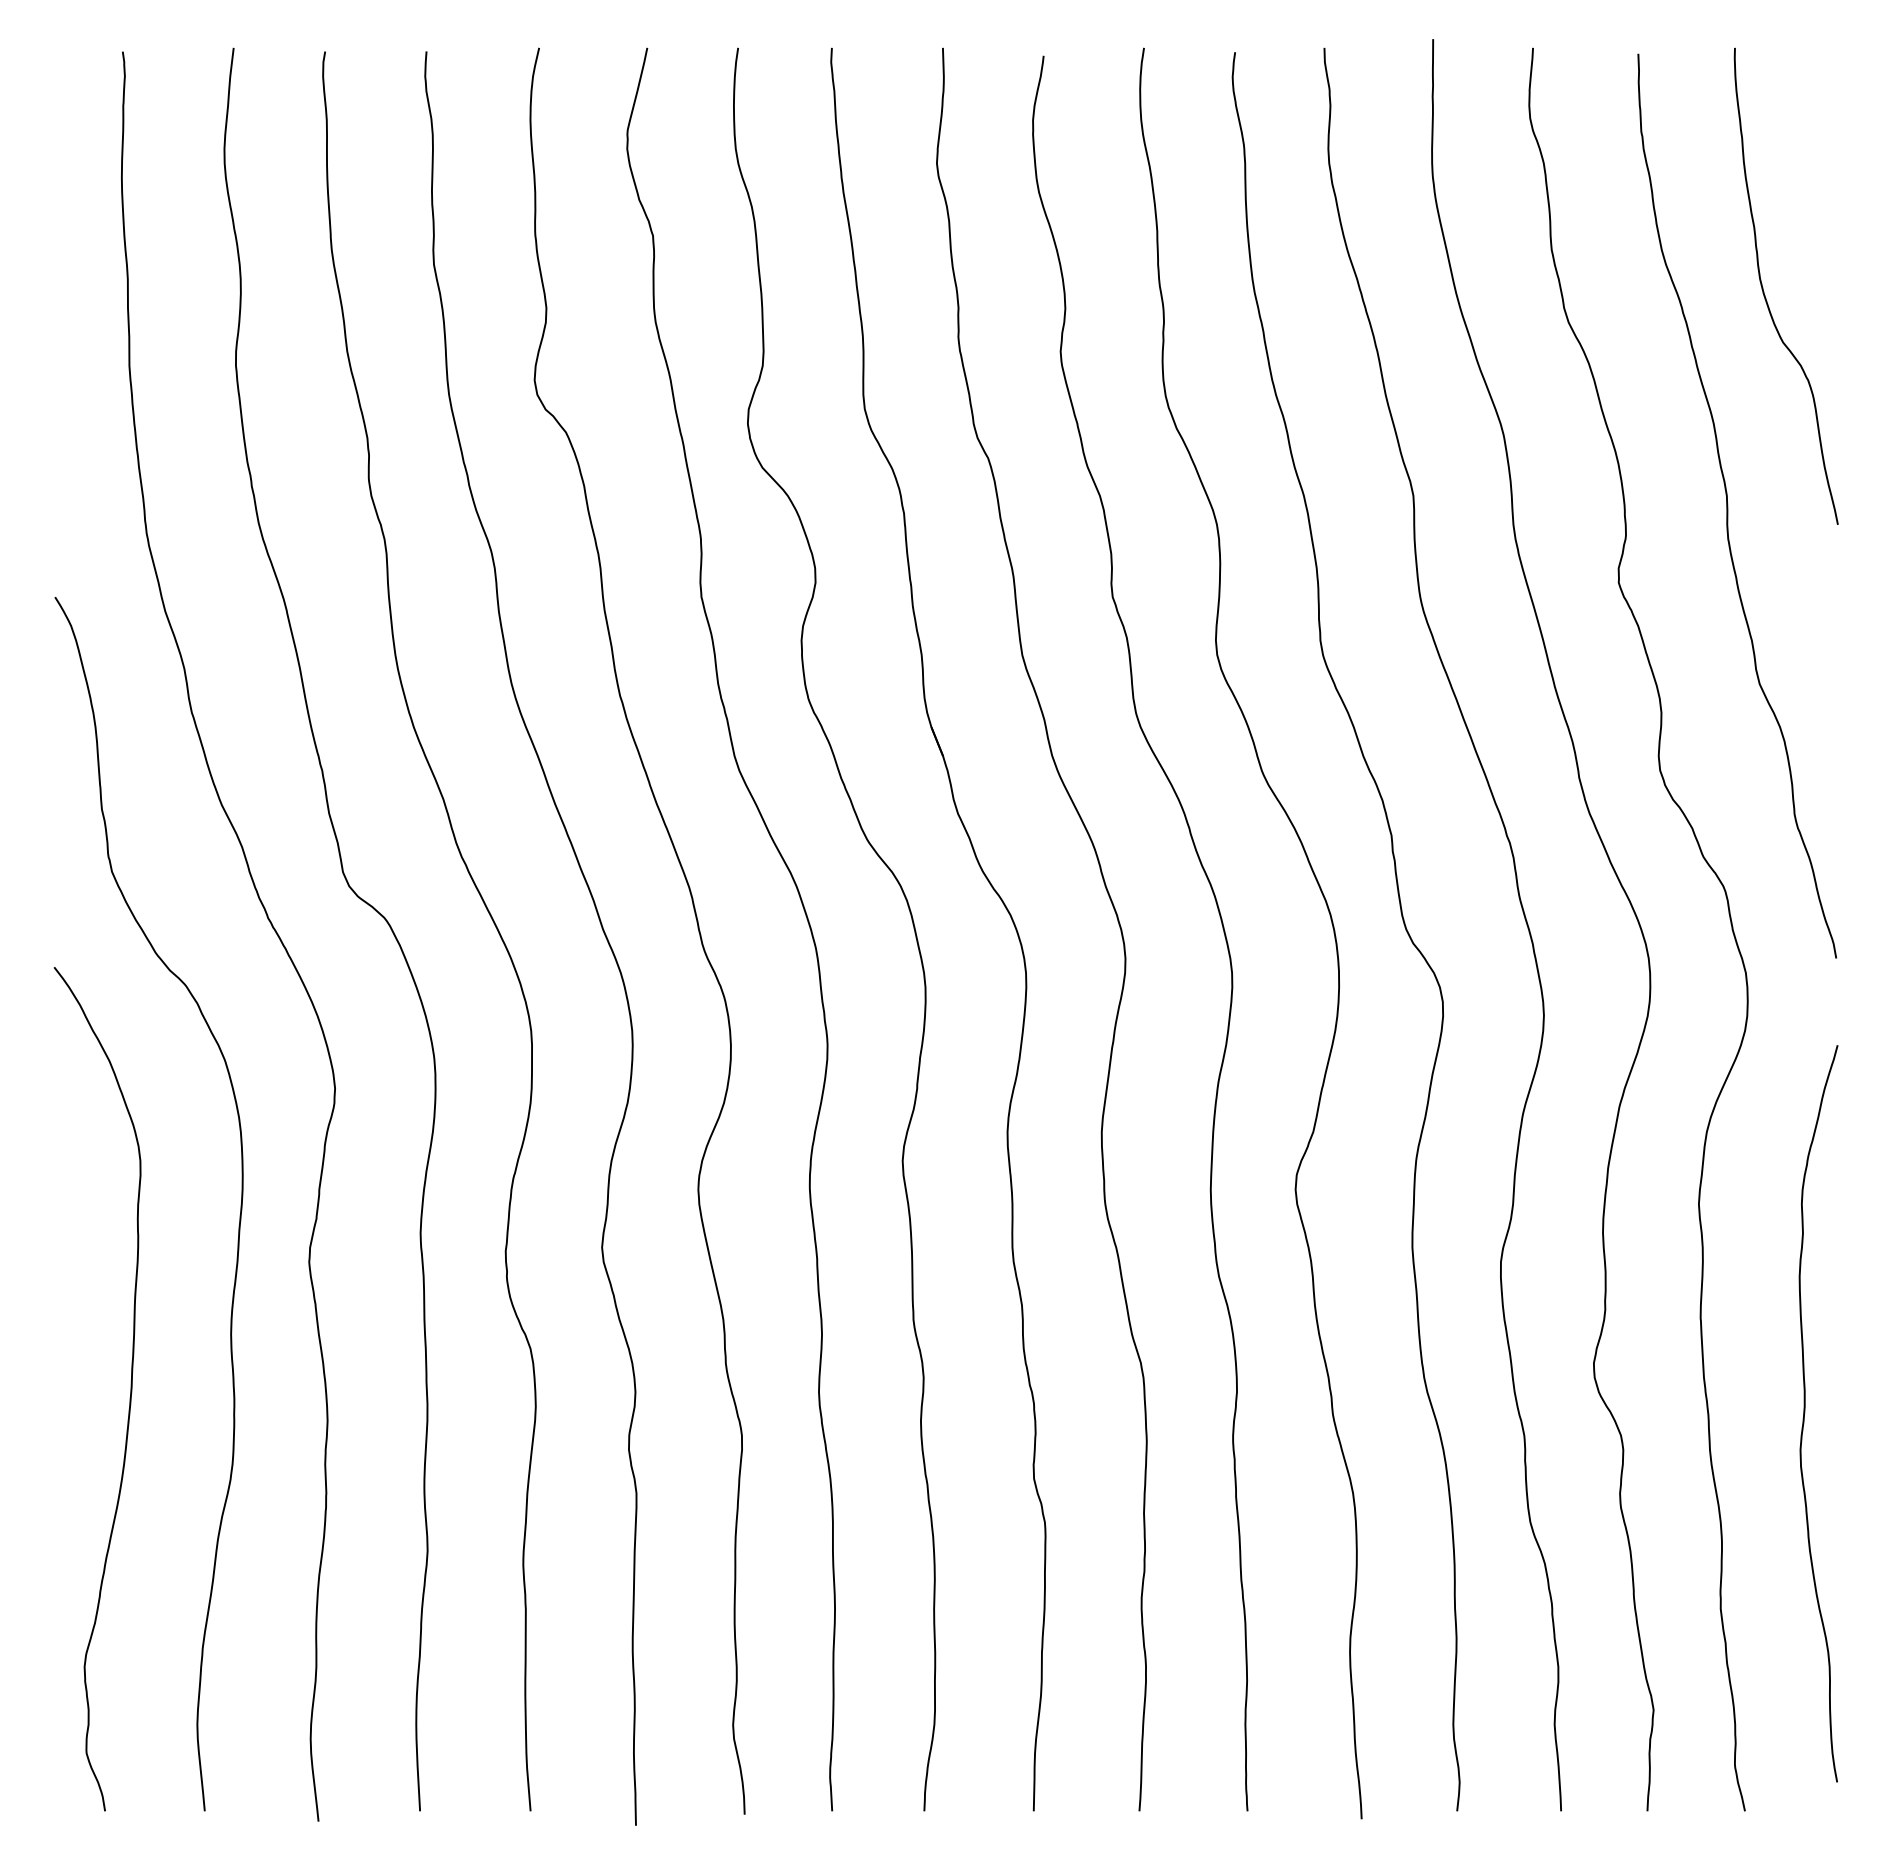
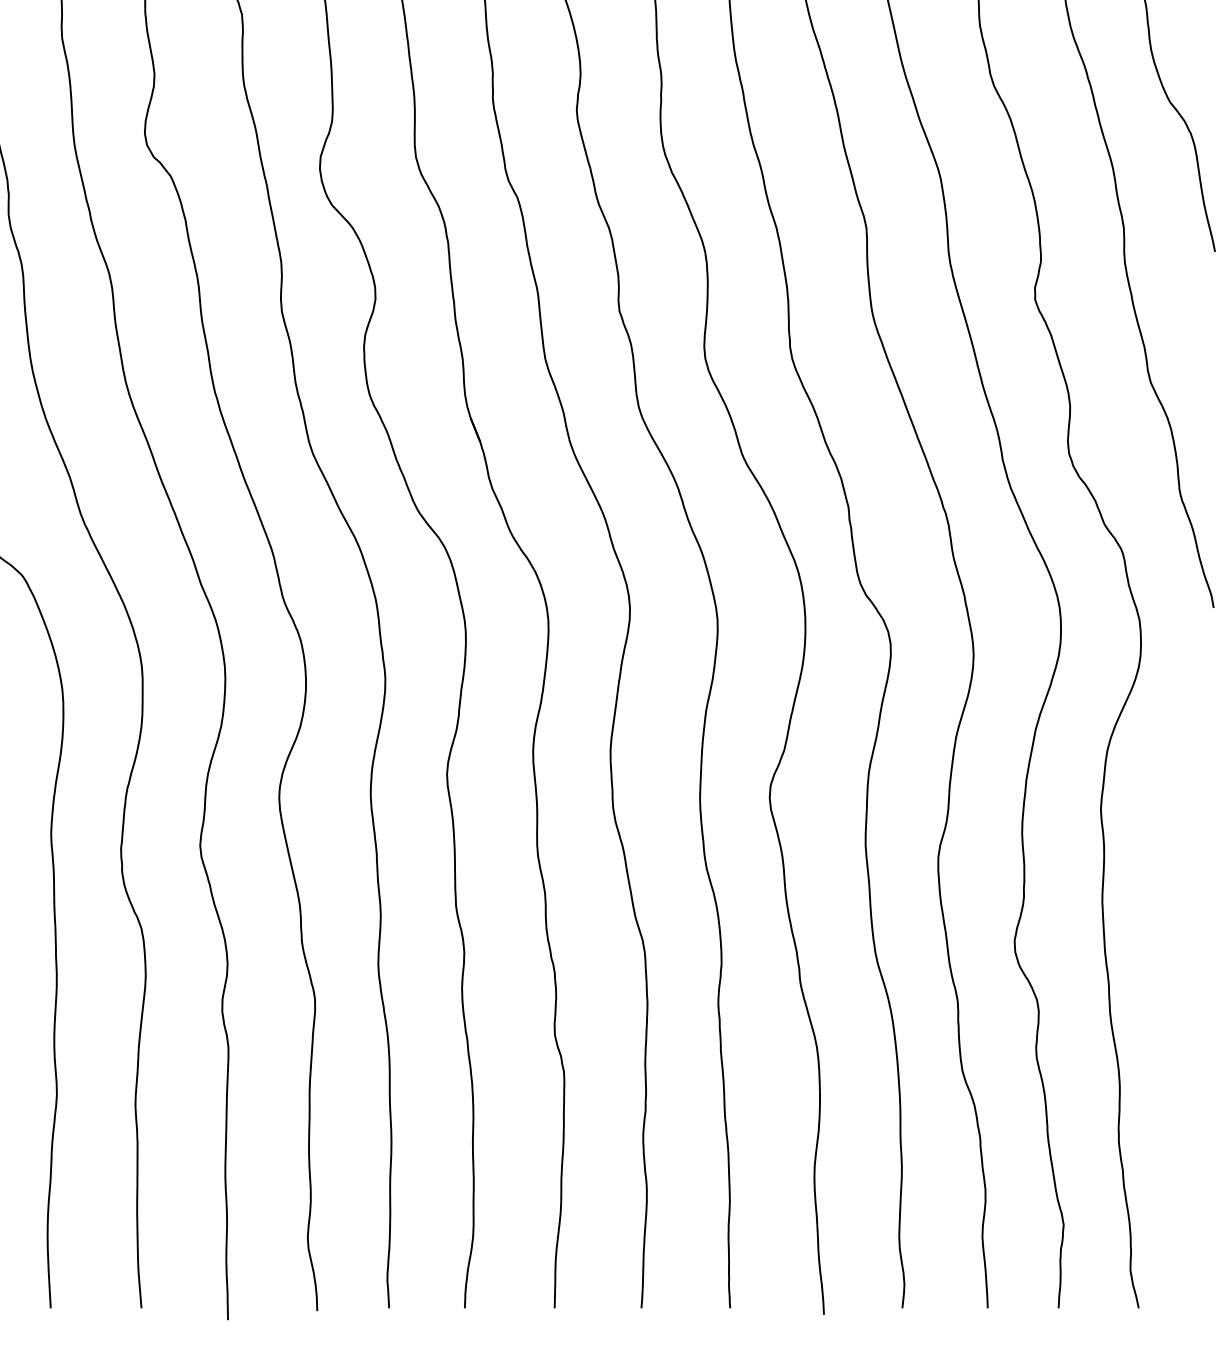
curve: (1805, 1413) -> (1188, 981), removed

